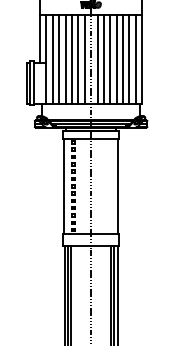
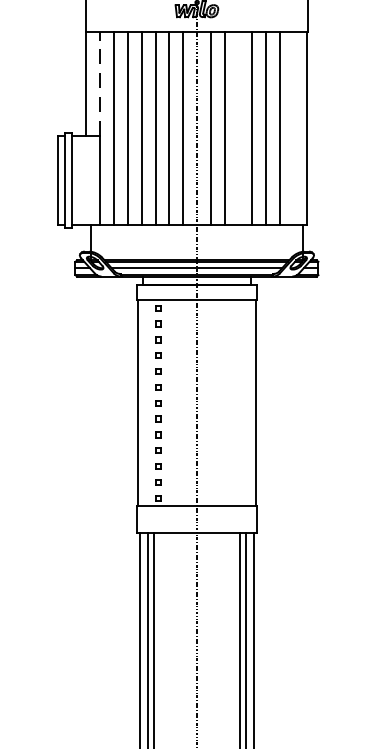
line: (46, 38) -> (100, 83), solid -> dashed
line: (110, 58) -> (238, 126), removed
line: (135, 58) -> (292, 126), removed

